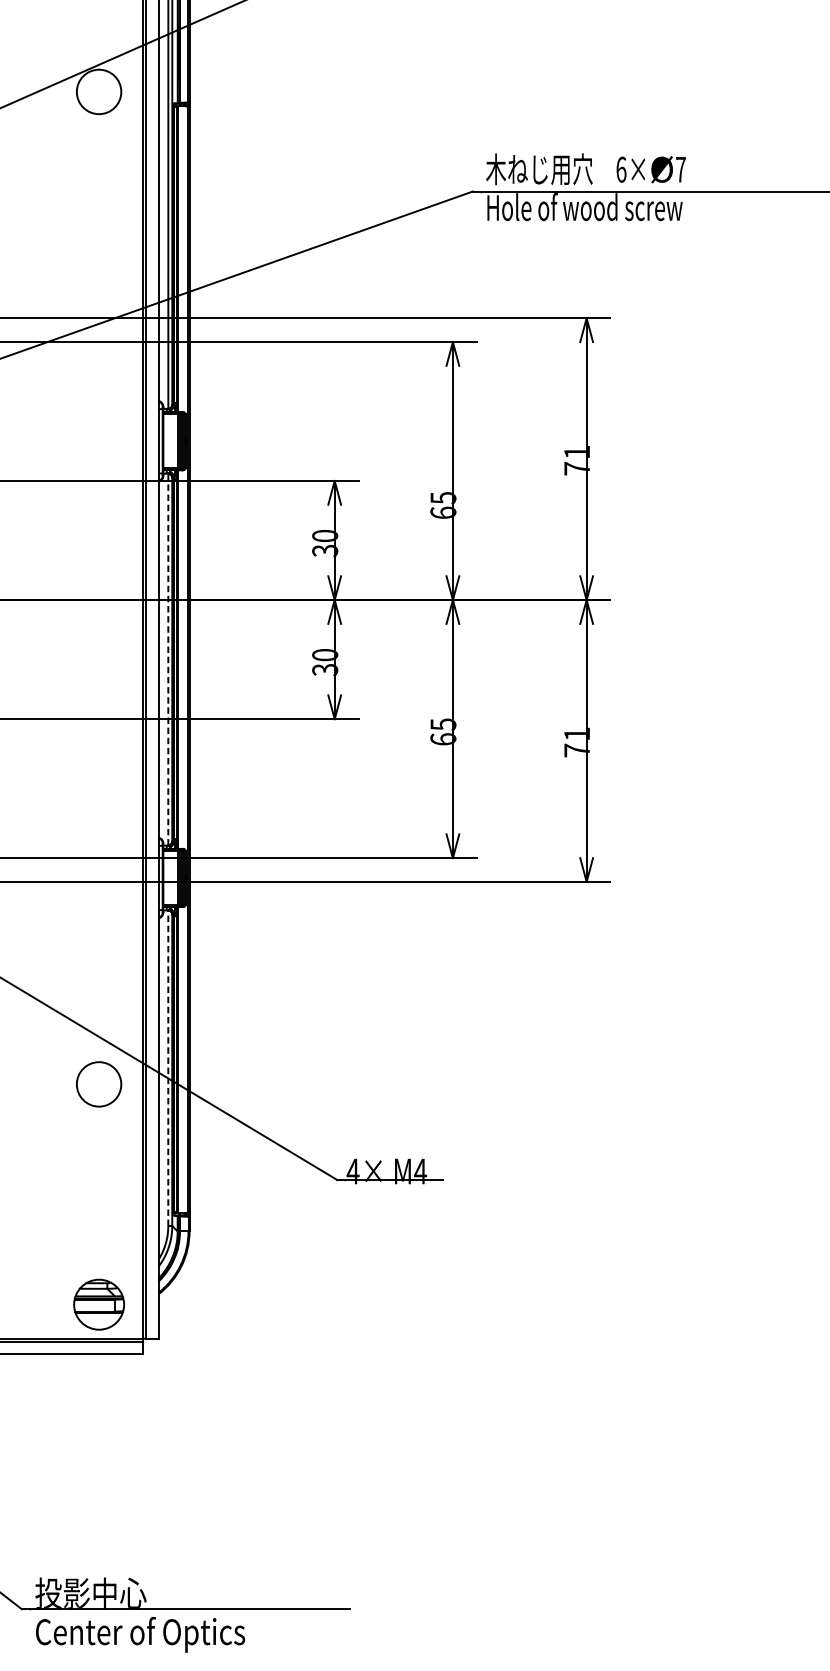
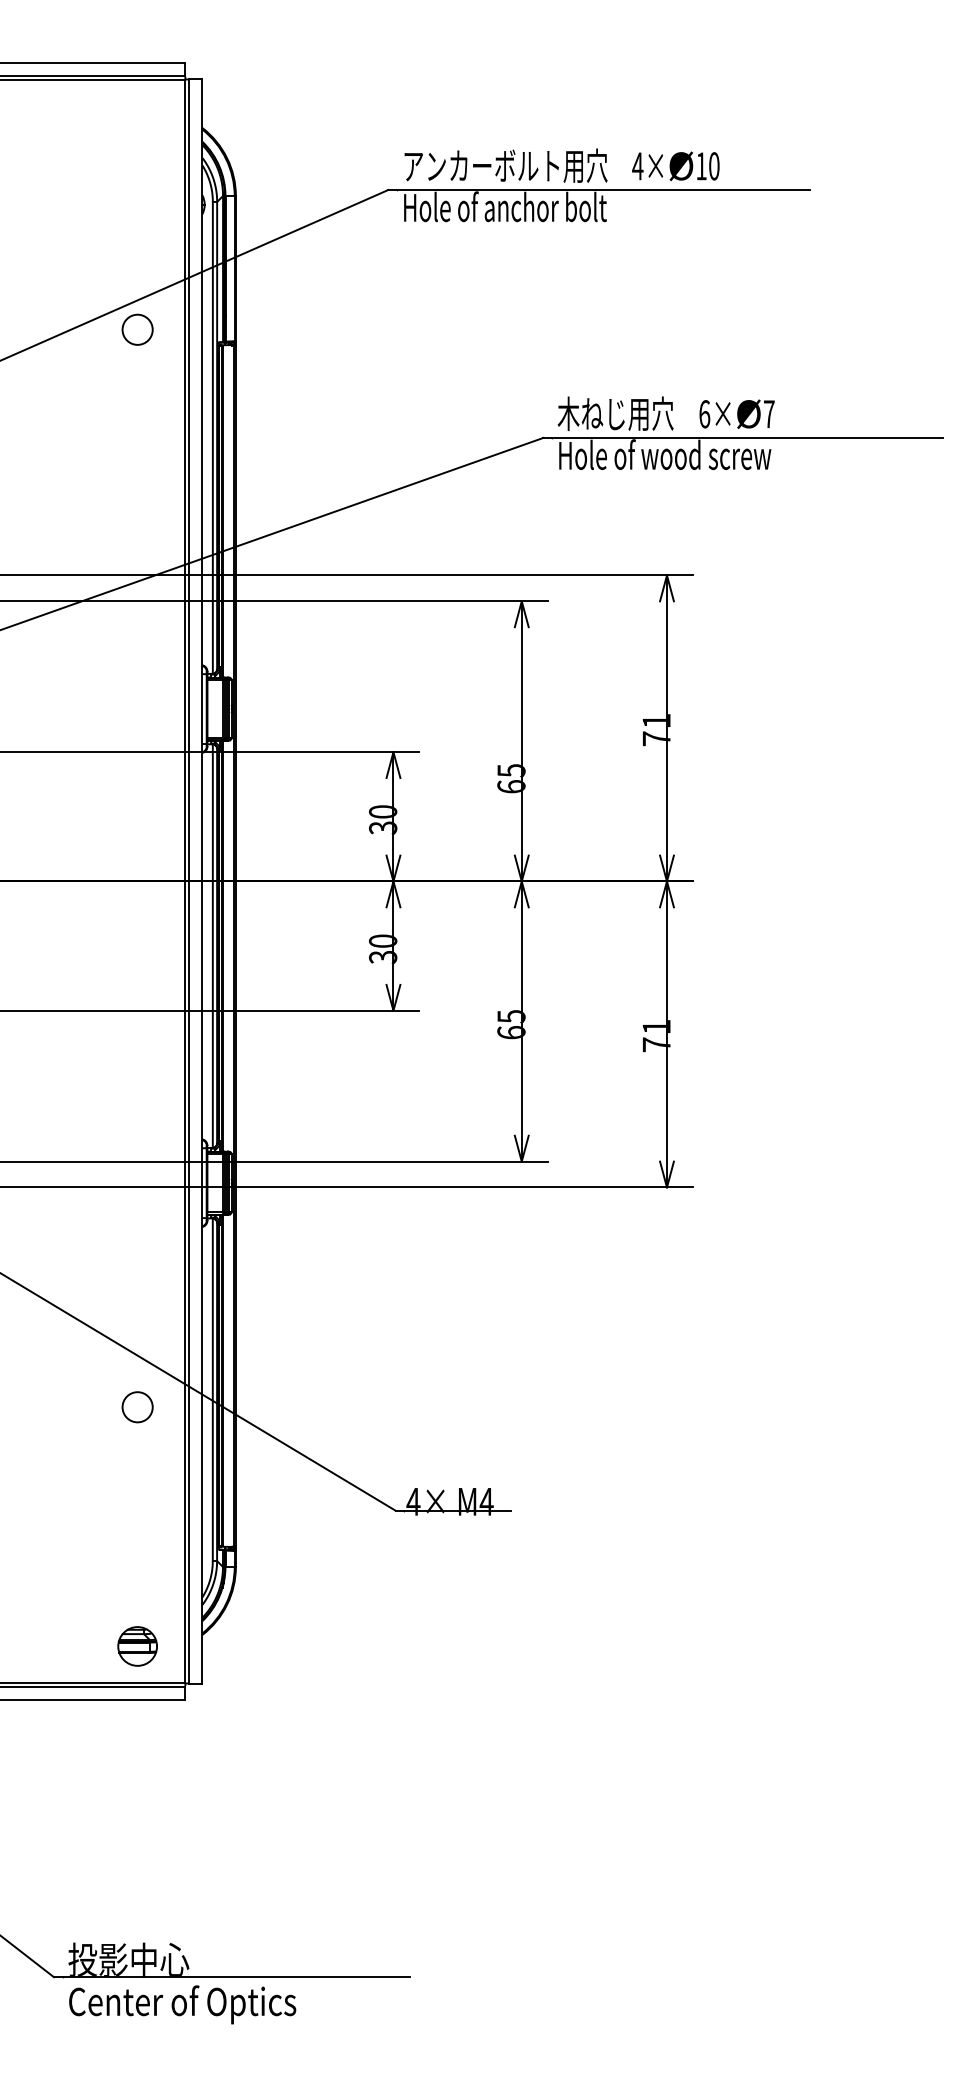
circle: (98, 91) -> (137, 329), size x0.62
line: (168, 659) -> (212, 946), dashed -> solid
line: (168, 1068) -> (212, 1389), dashed -> solid
circle: (98, 1084) -> (137, 1407), size x0.62
part: (98, 1304) -> (137, 1646), size x0.71

